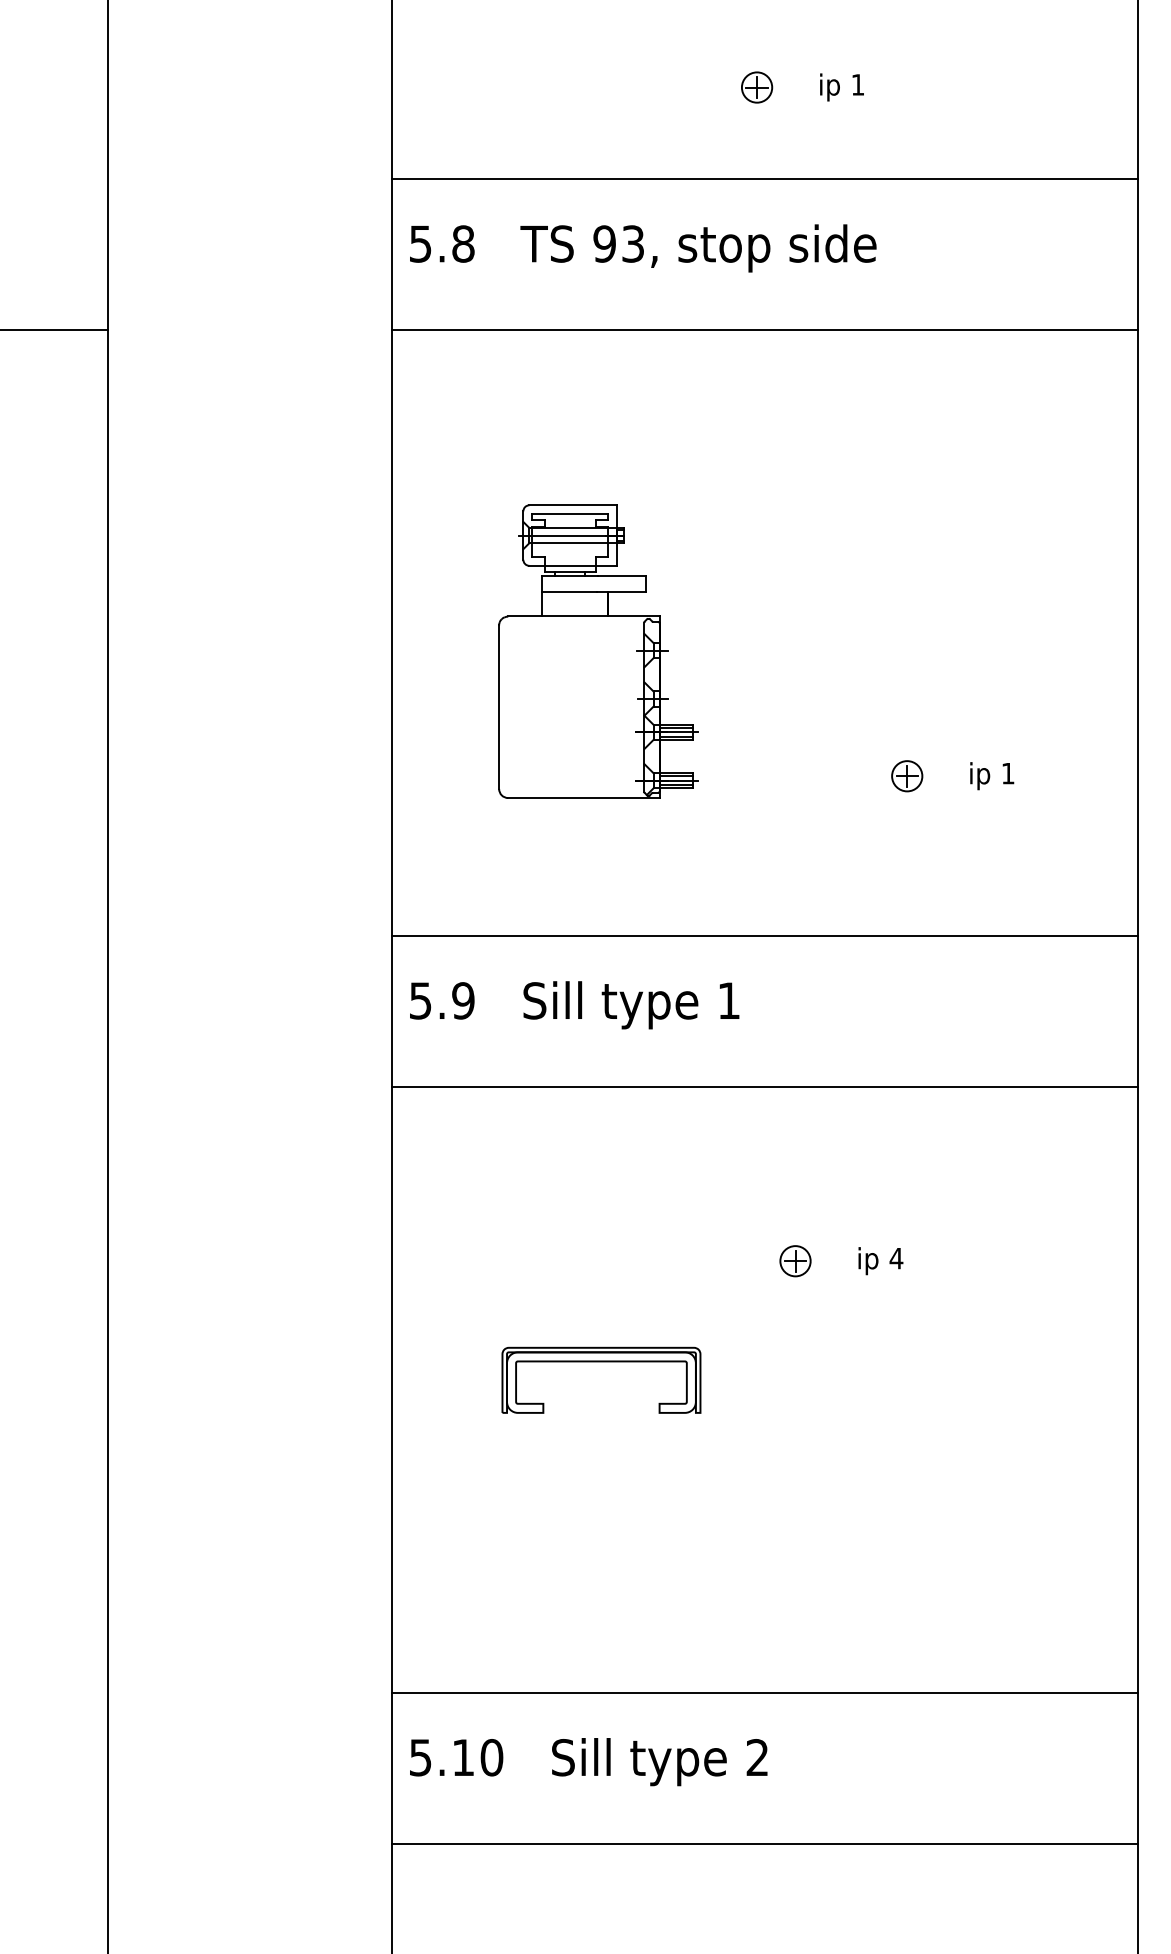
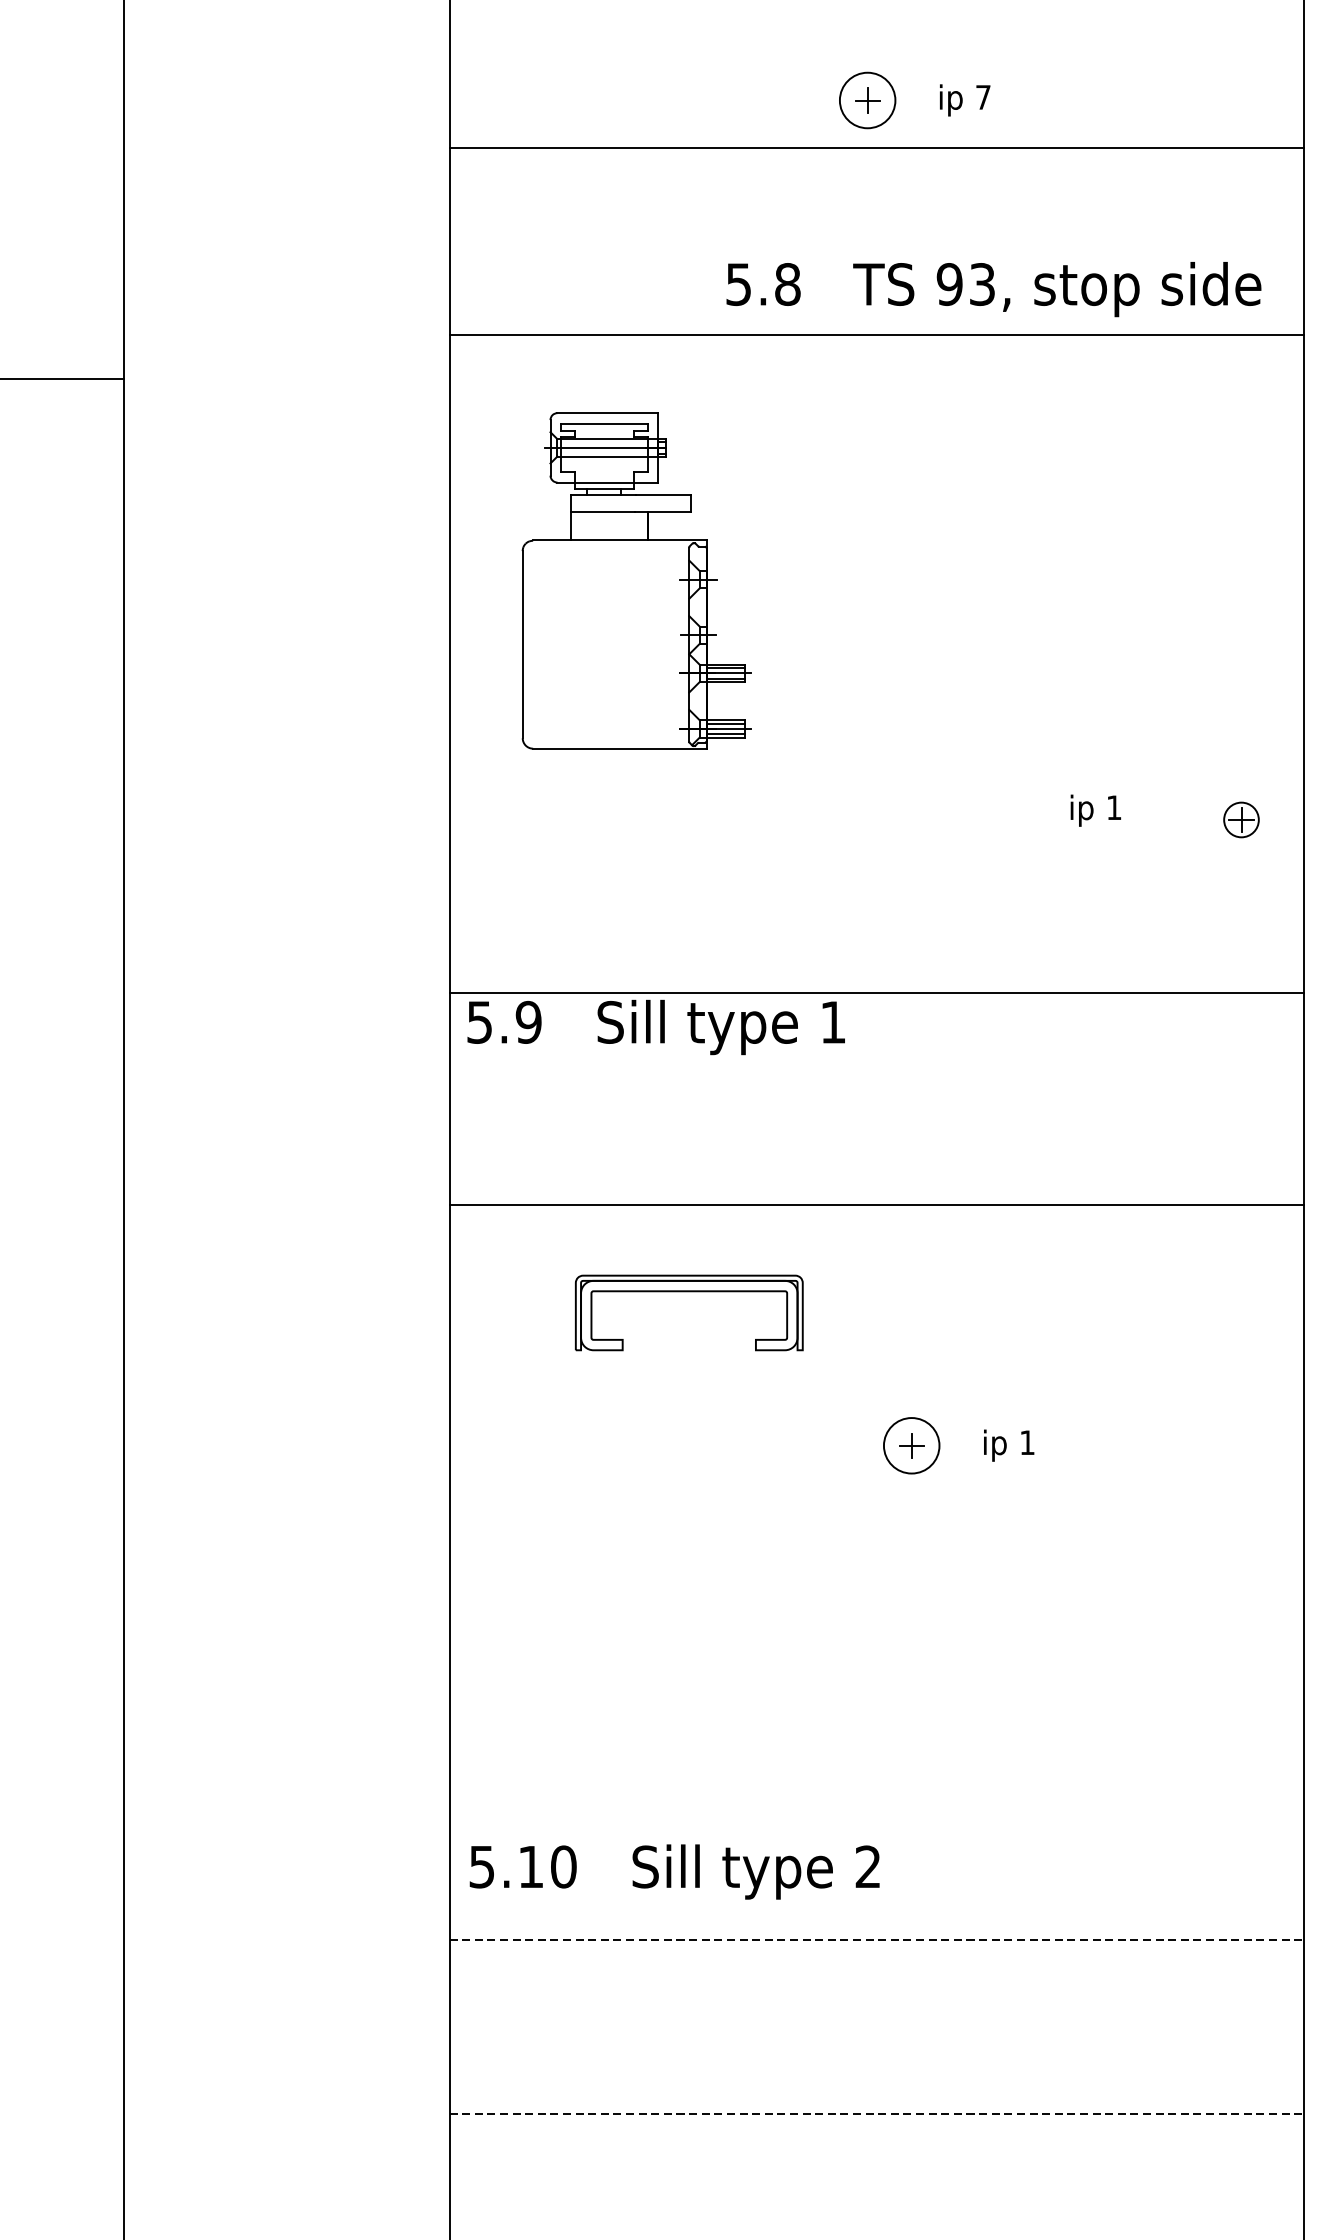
text: (858, 84) -> (983, 97), 1 -> 7
circle: (756, 87) -> (867, 100), size x1.6
line: (764, 178) -> (876, 147), moved
text: (643, 248) -> (994, 289), moved
line: (764, 330) -> (876, 335), moved
part: (598, 651) -> (636, 580), moved
part: (907, 776) -> (1241, 820), moved
text: (992, 776) -> (1096, 811), moved
line: (764, 935) -> (876, 992), moved
text: (574, 1005) -> (656, 1027), moved
line: (764, 1087) -> (876, 1205), moved
text: (896, 1258) -> (1027, 1442), 4 -> 1
circle: (795, 1261) -> (911, 1446), size x1.6
part: (601, 1362) -> (689, 1292), moved
line: (764, 1692) -> (876, 1940), solid -> dashed
text: (588, 1762) -> (674, 1872), moved
line: (764, 1843) -> (876, 2113), solid -> dashed

